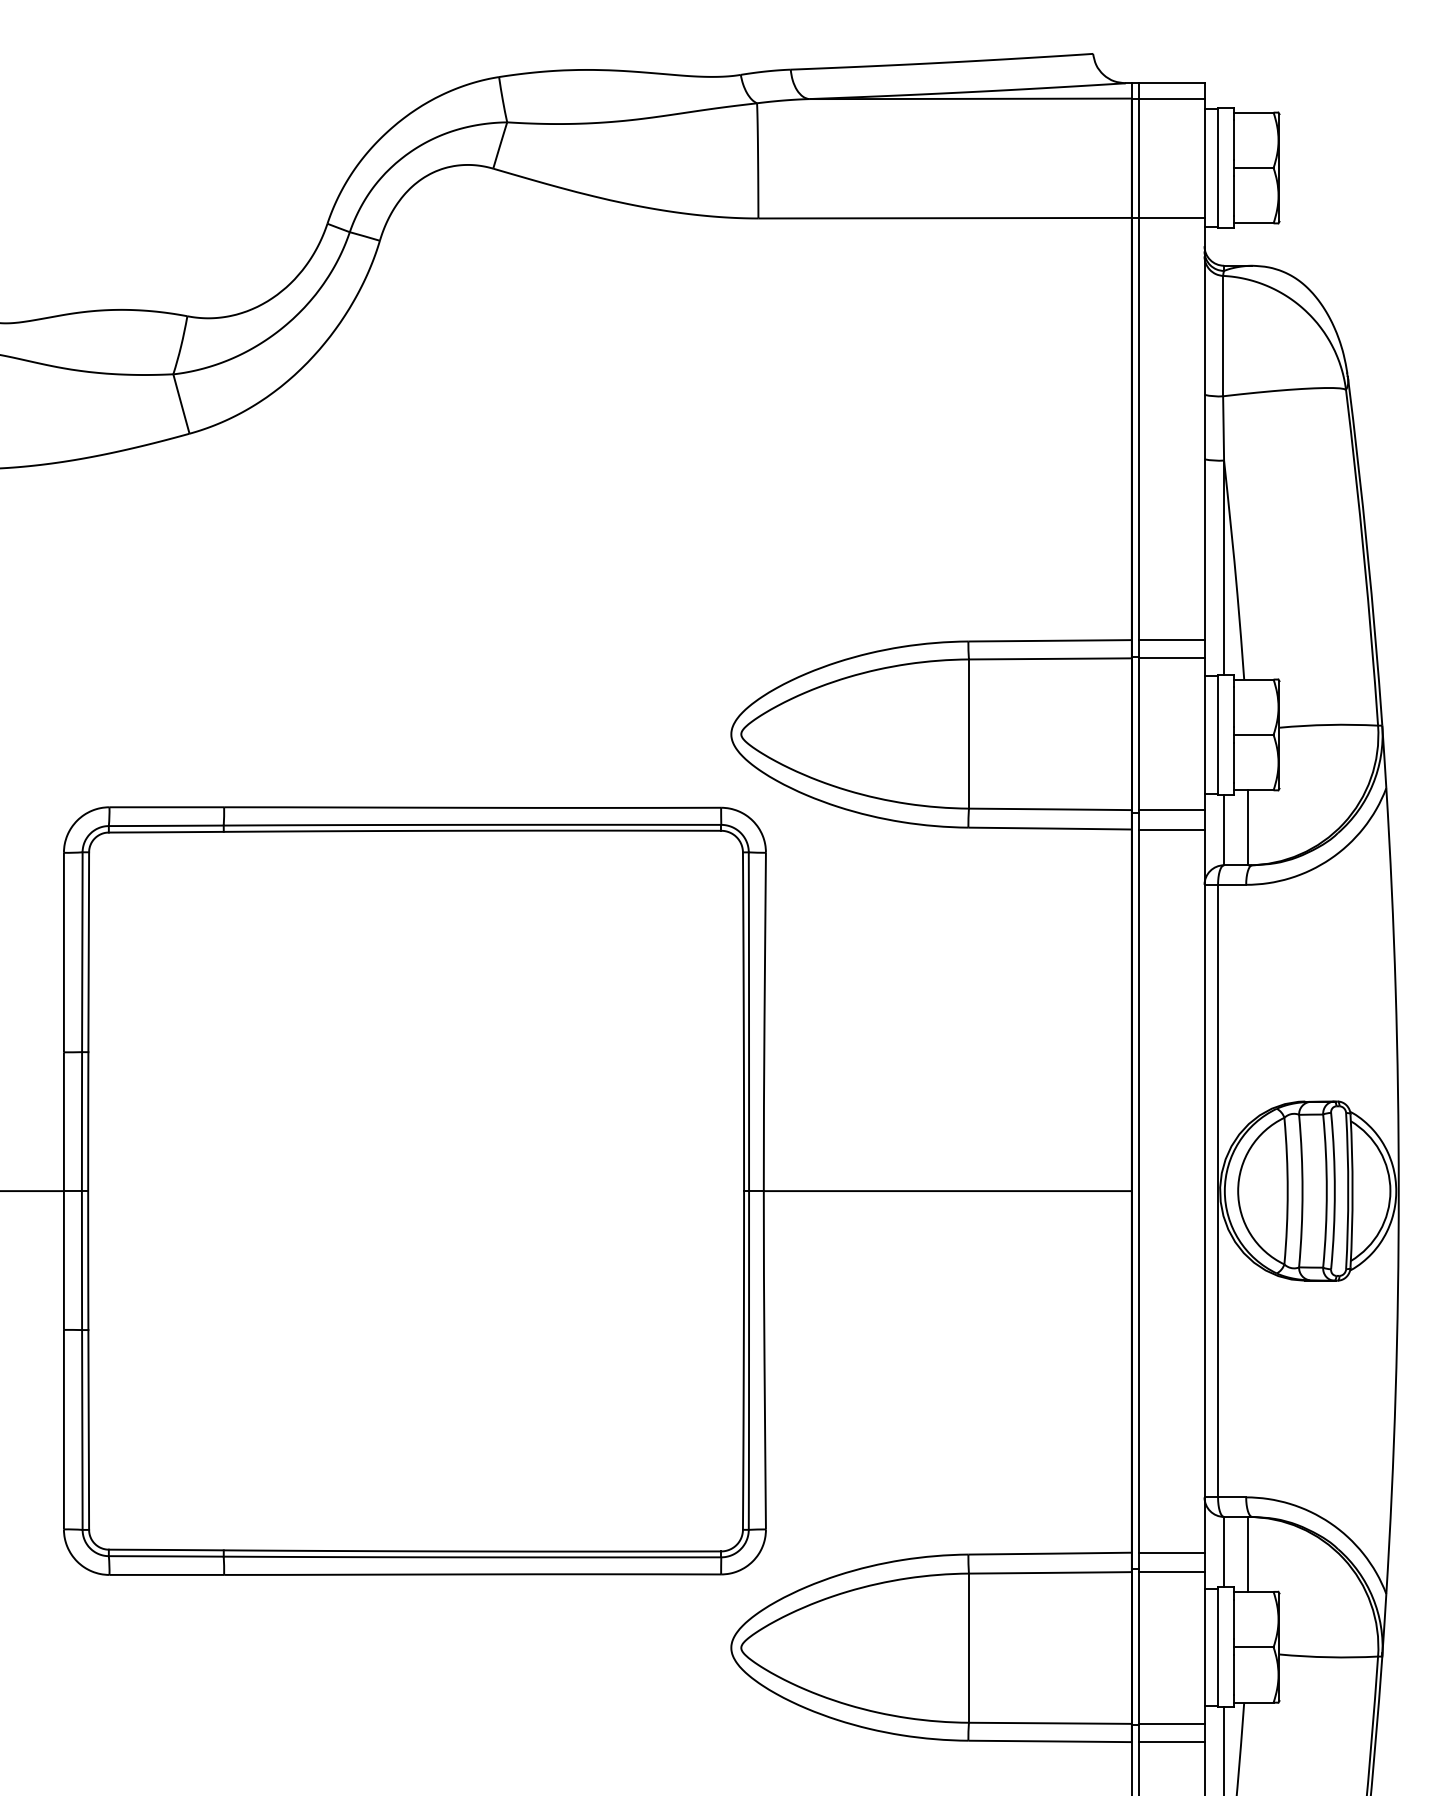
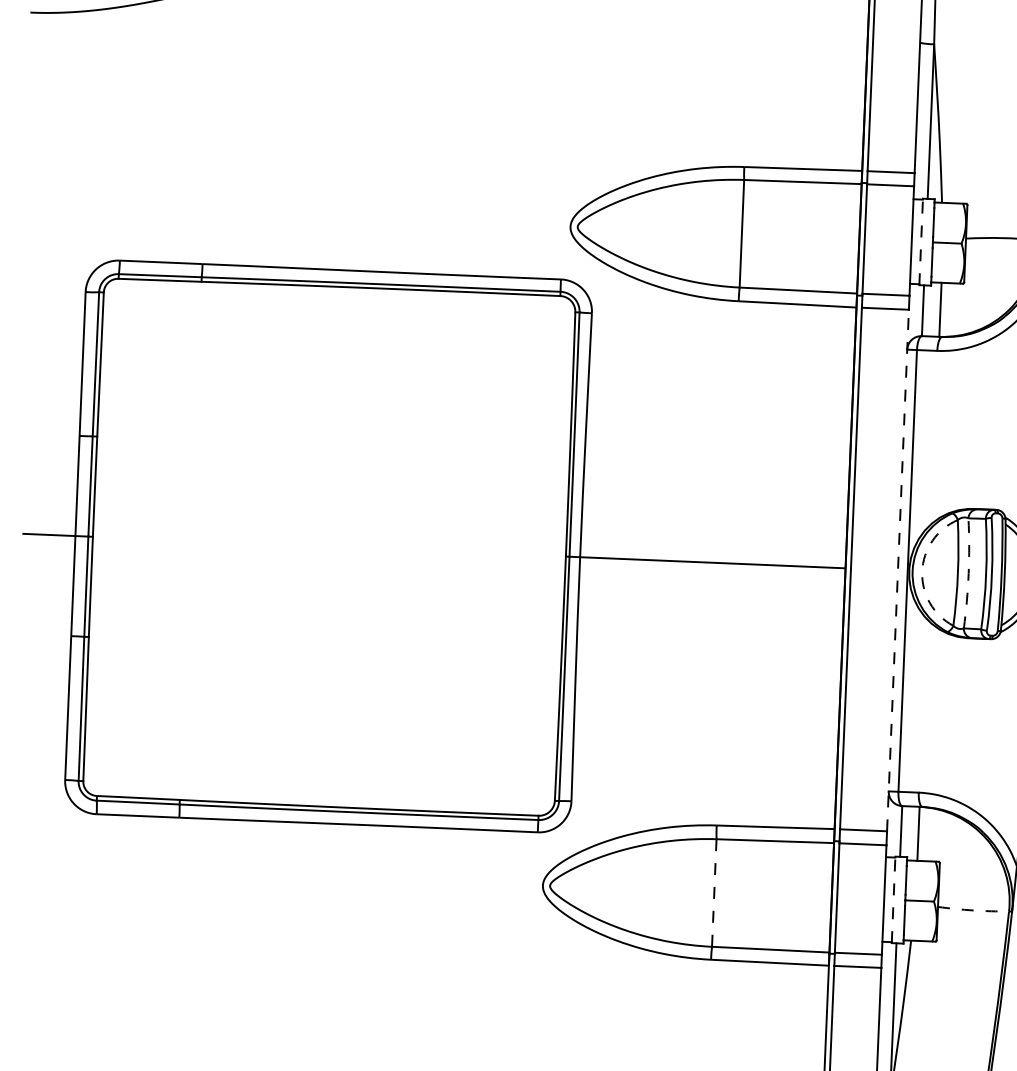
line: (1217, 734) -> (921, 241), solid -> dashed
line: (1204, 1191) -> (897, 570), solid -> dashed
arc: (1238, 1191) -> (922, 571), solid -> dashed
arc: (1302, 1191) -> (968, 573), solid -> dashed
line: (1217, 1647) -> (893, 900), solid -> dashed
line: (968, 1648) -> (713, 893), solid -> dashed
arc: (1328, 1657) -> (973, 910), solid -> dashed

